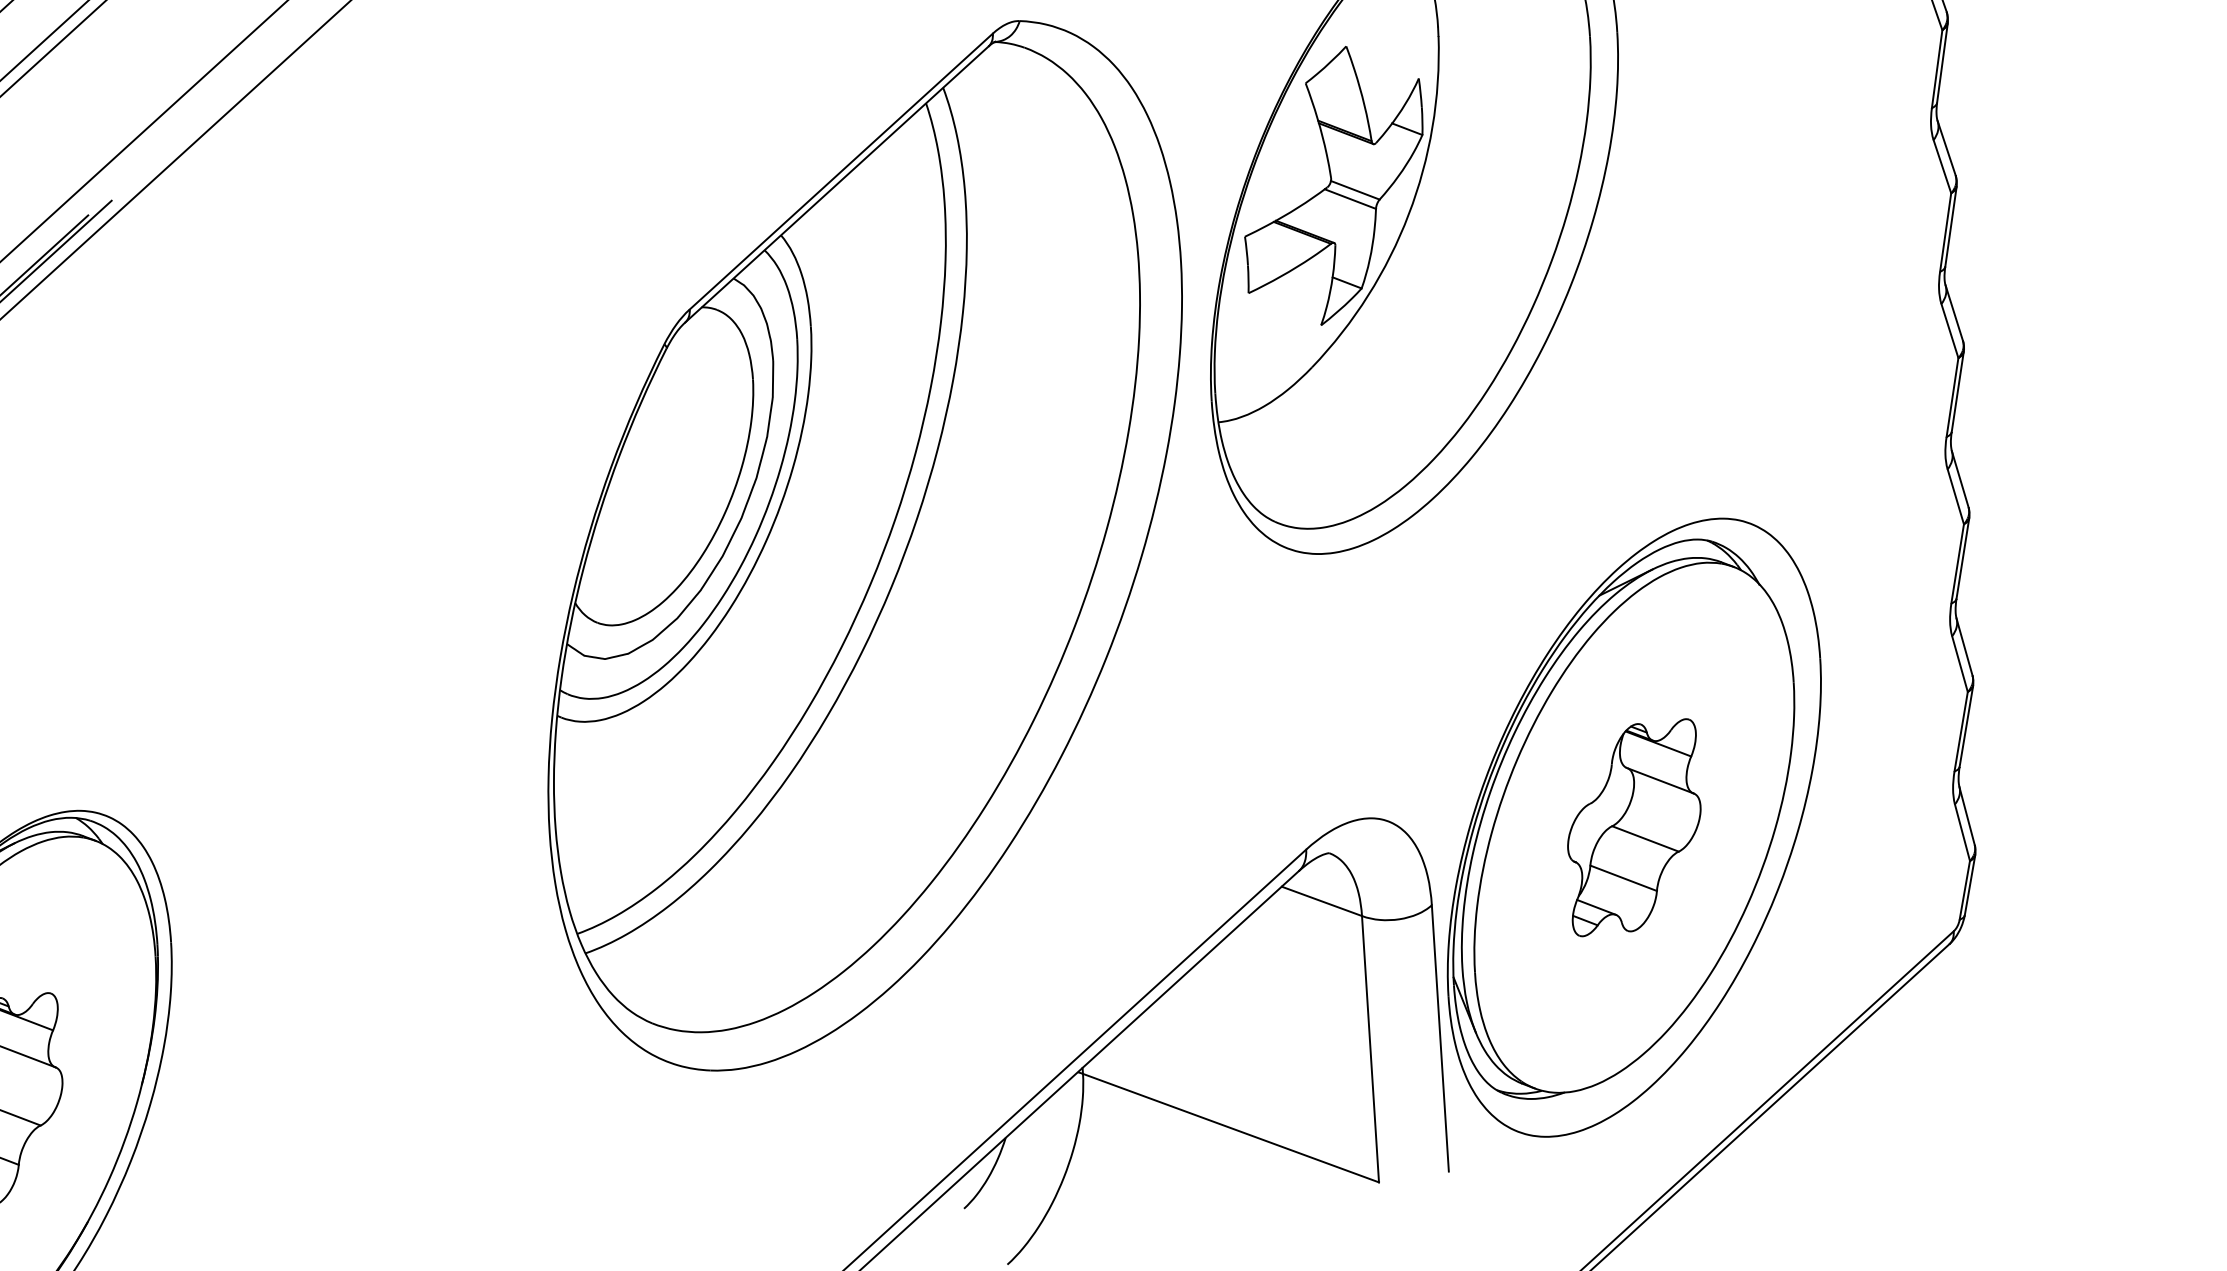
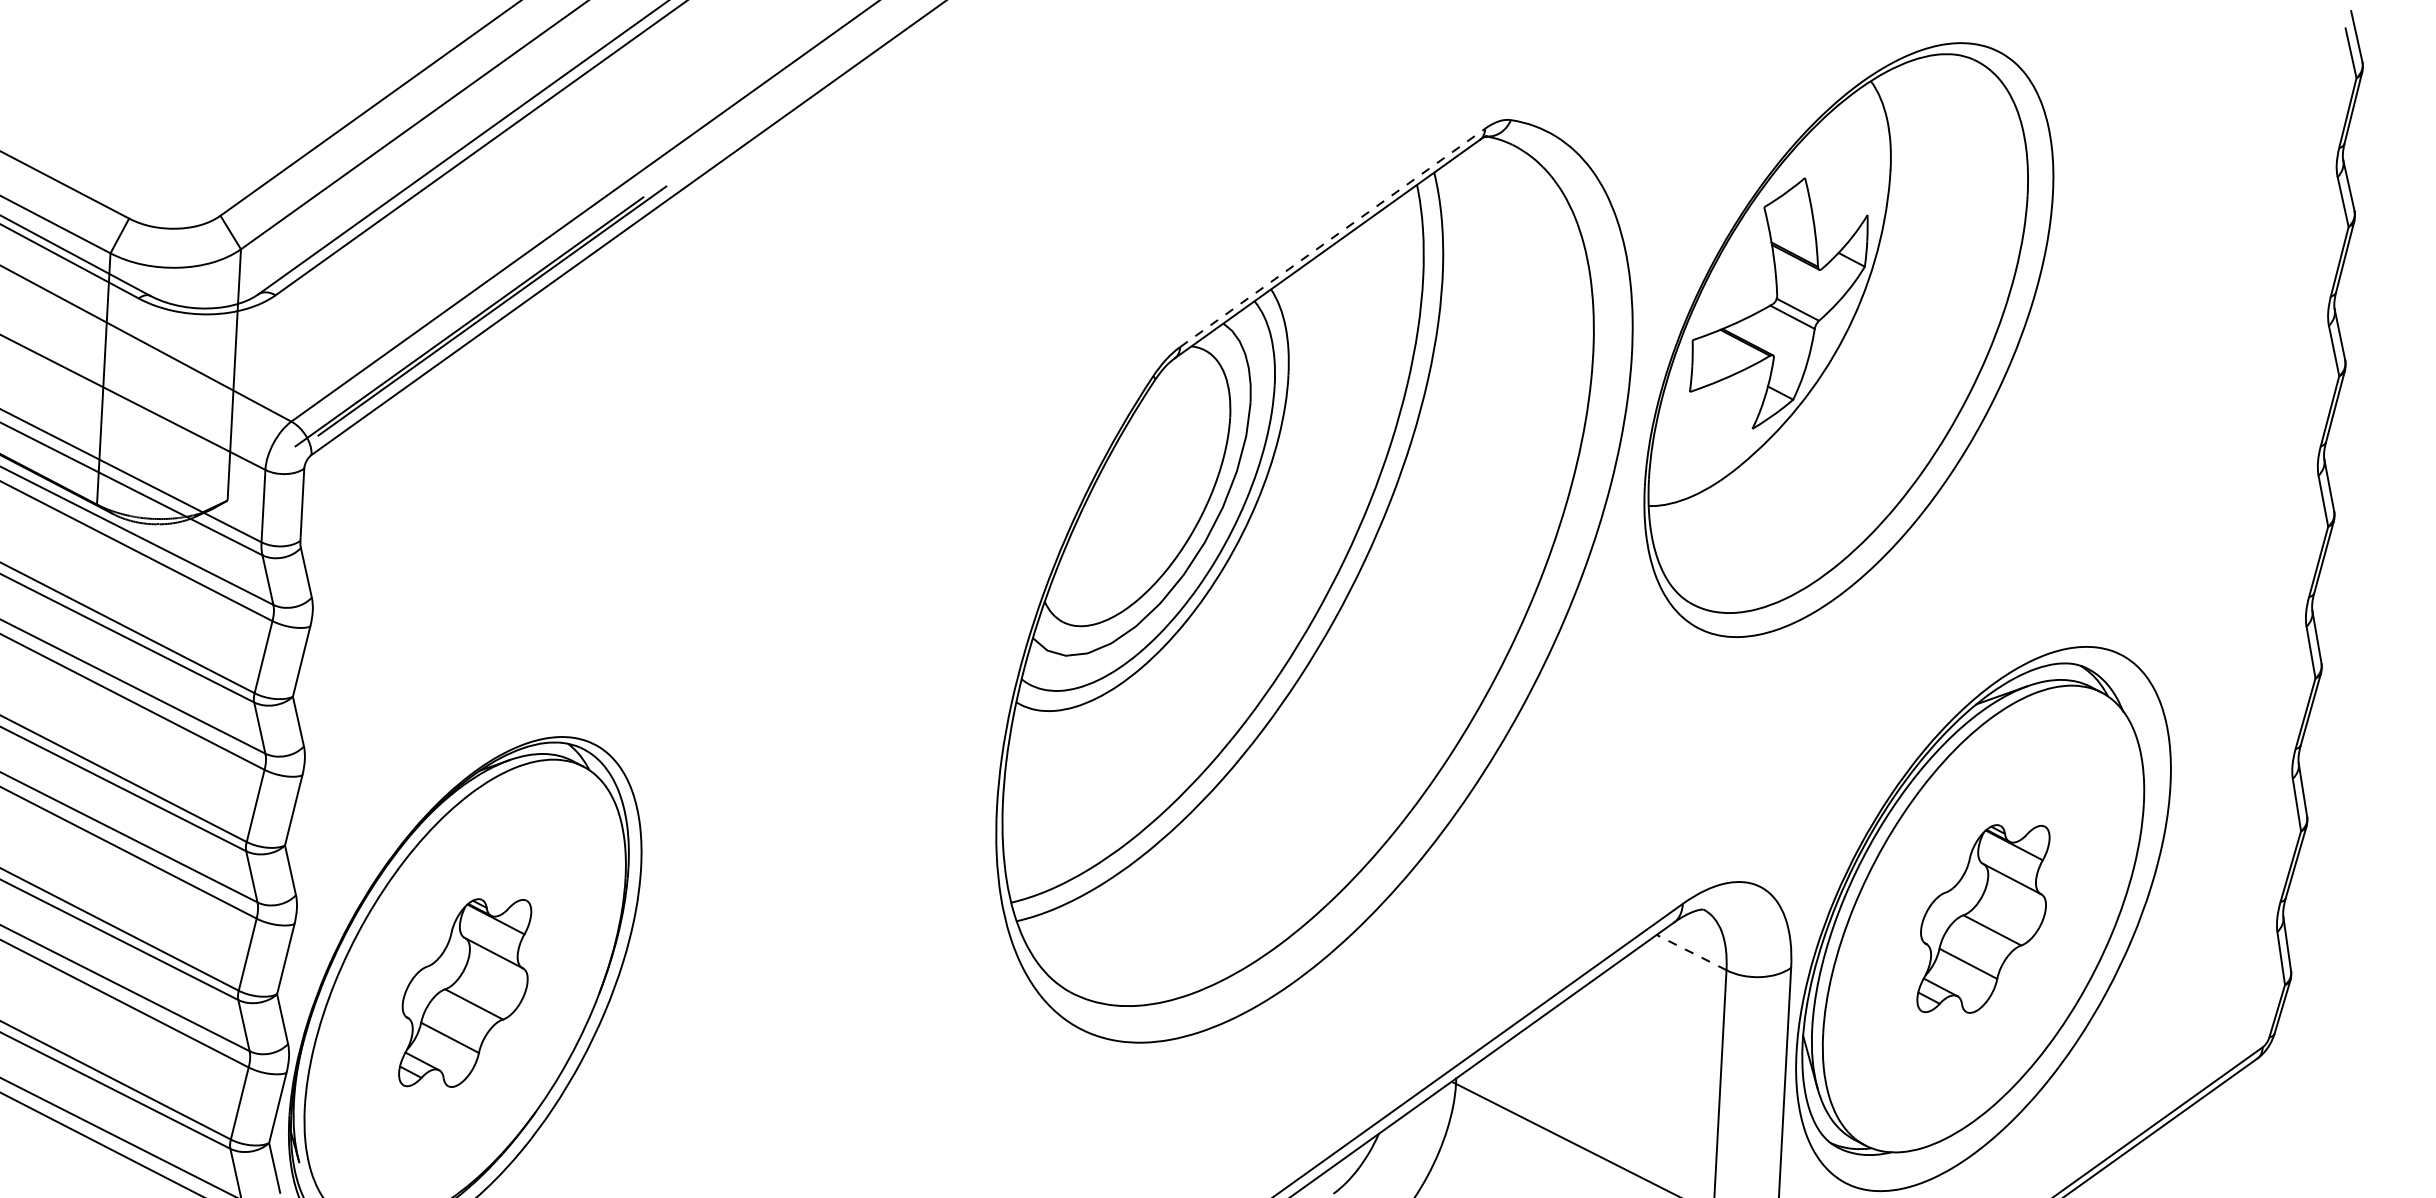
line: (841, 171) -> (1332, 237), solid -> dashed
line: (1321, 901) -> (1691, 952), solid -> dashed

